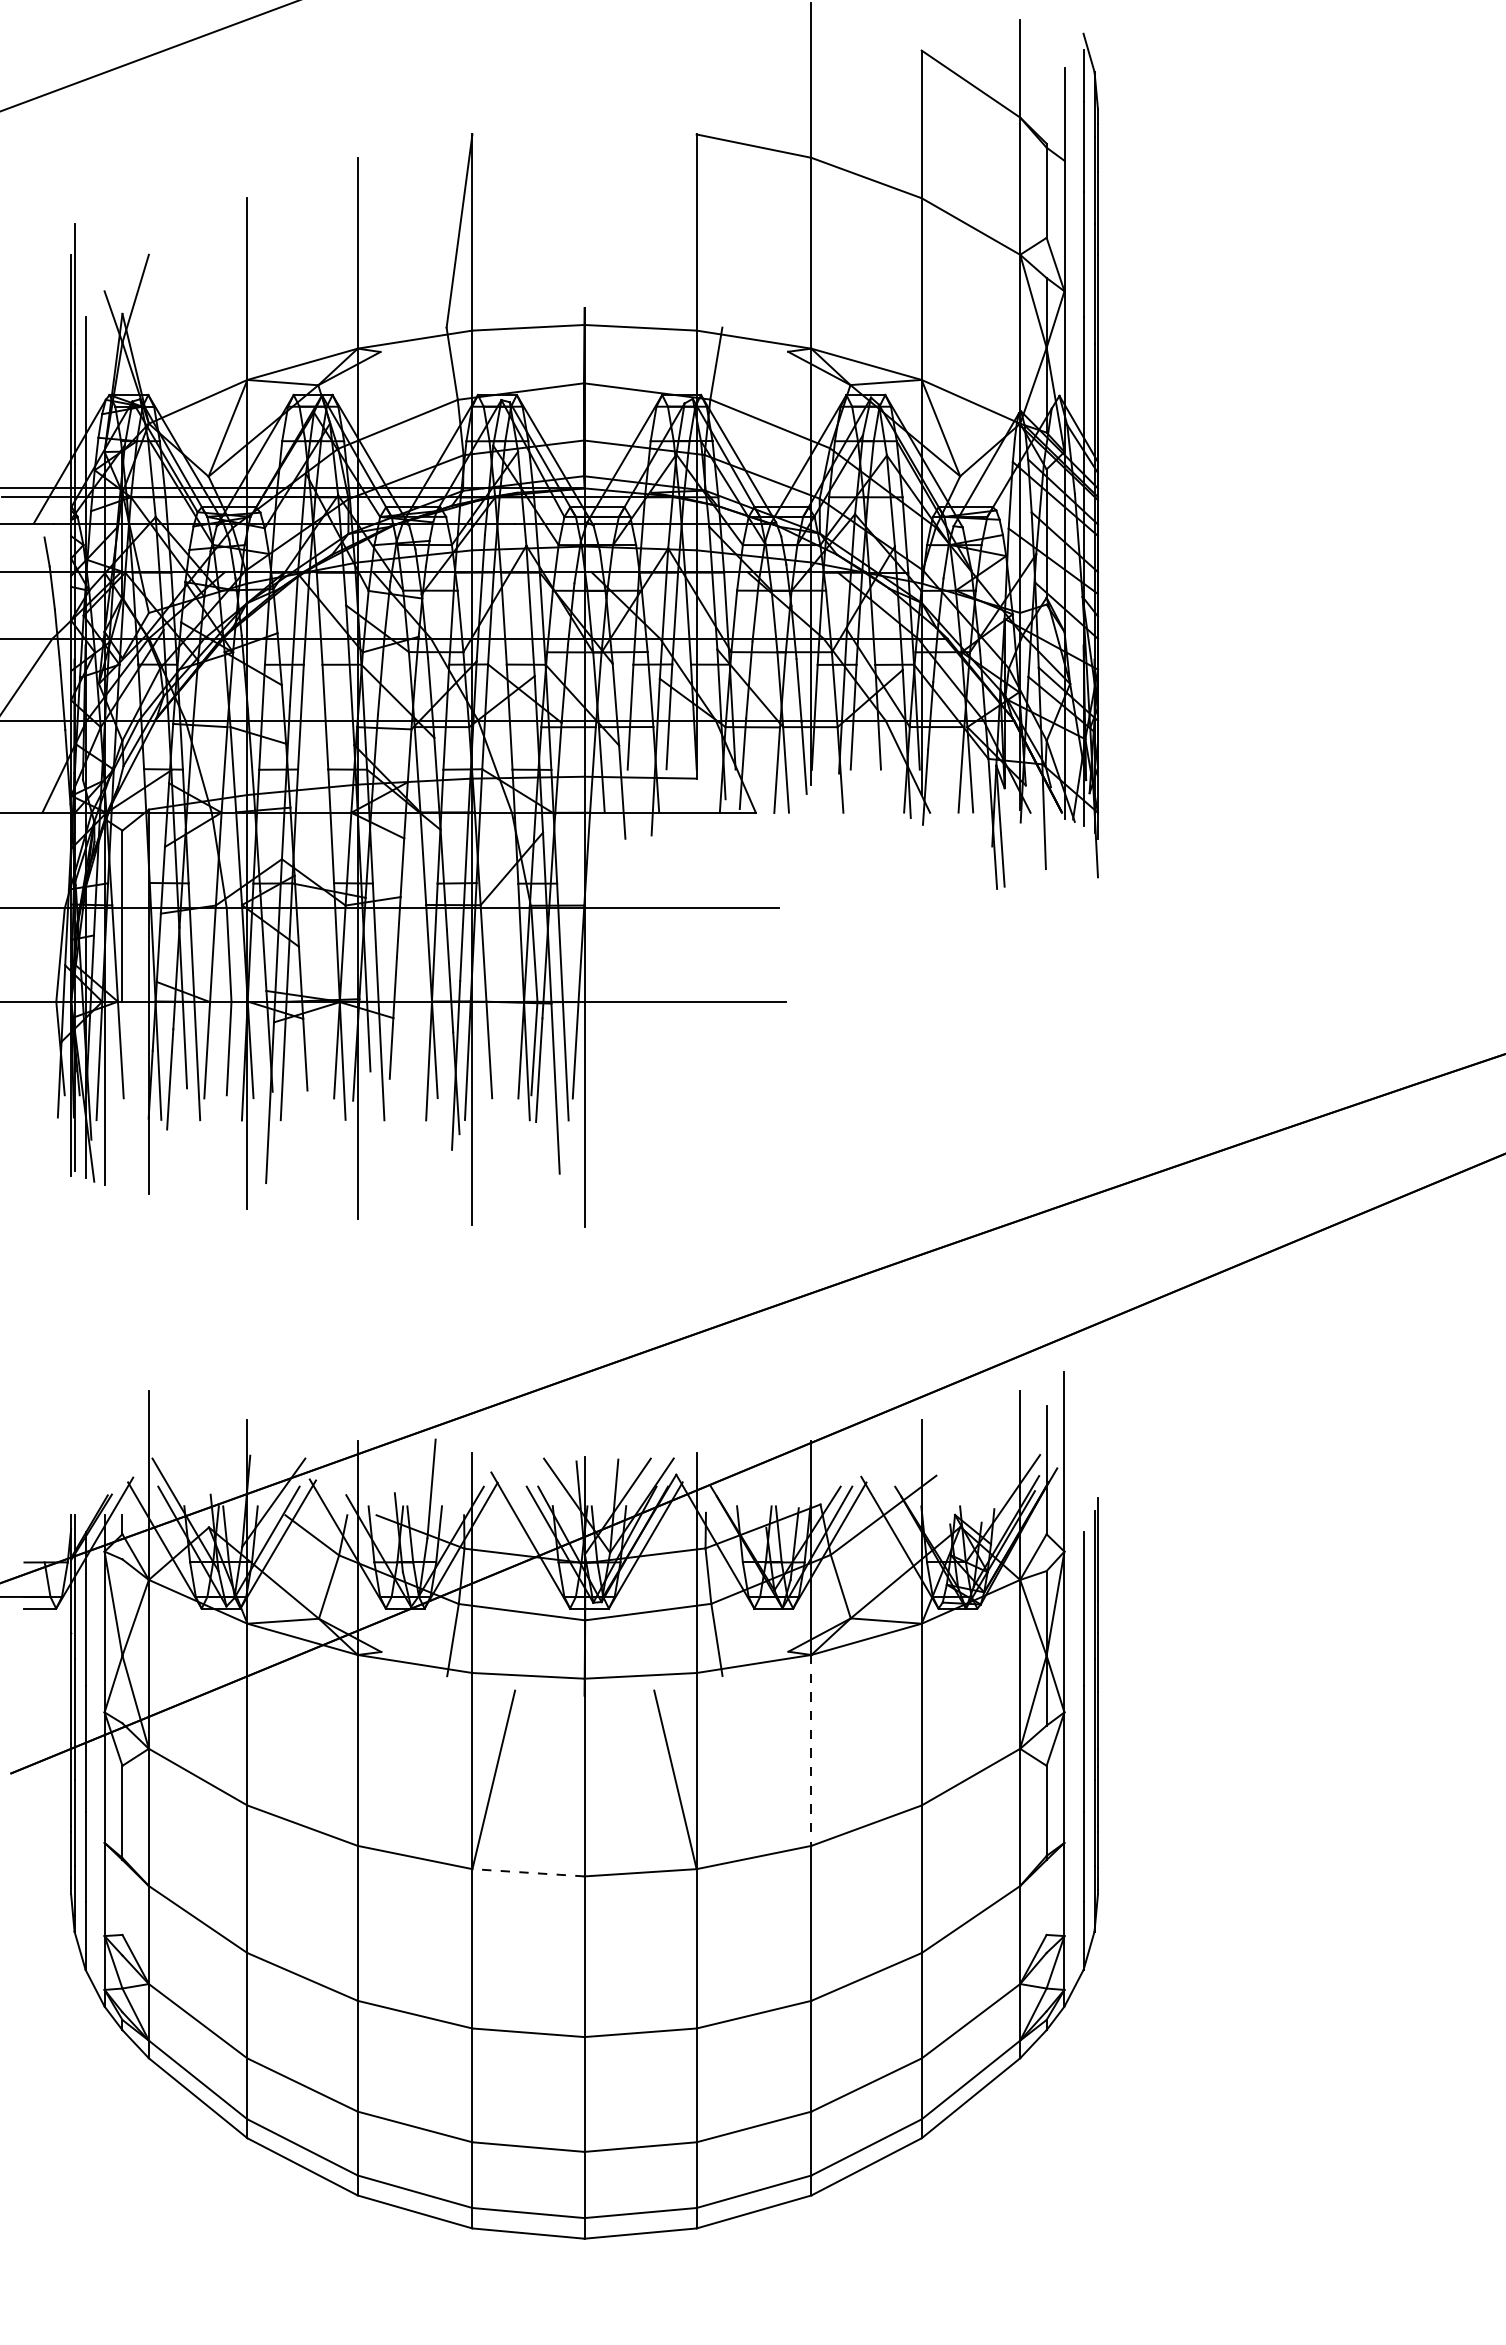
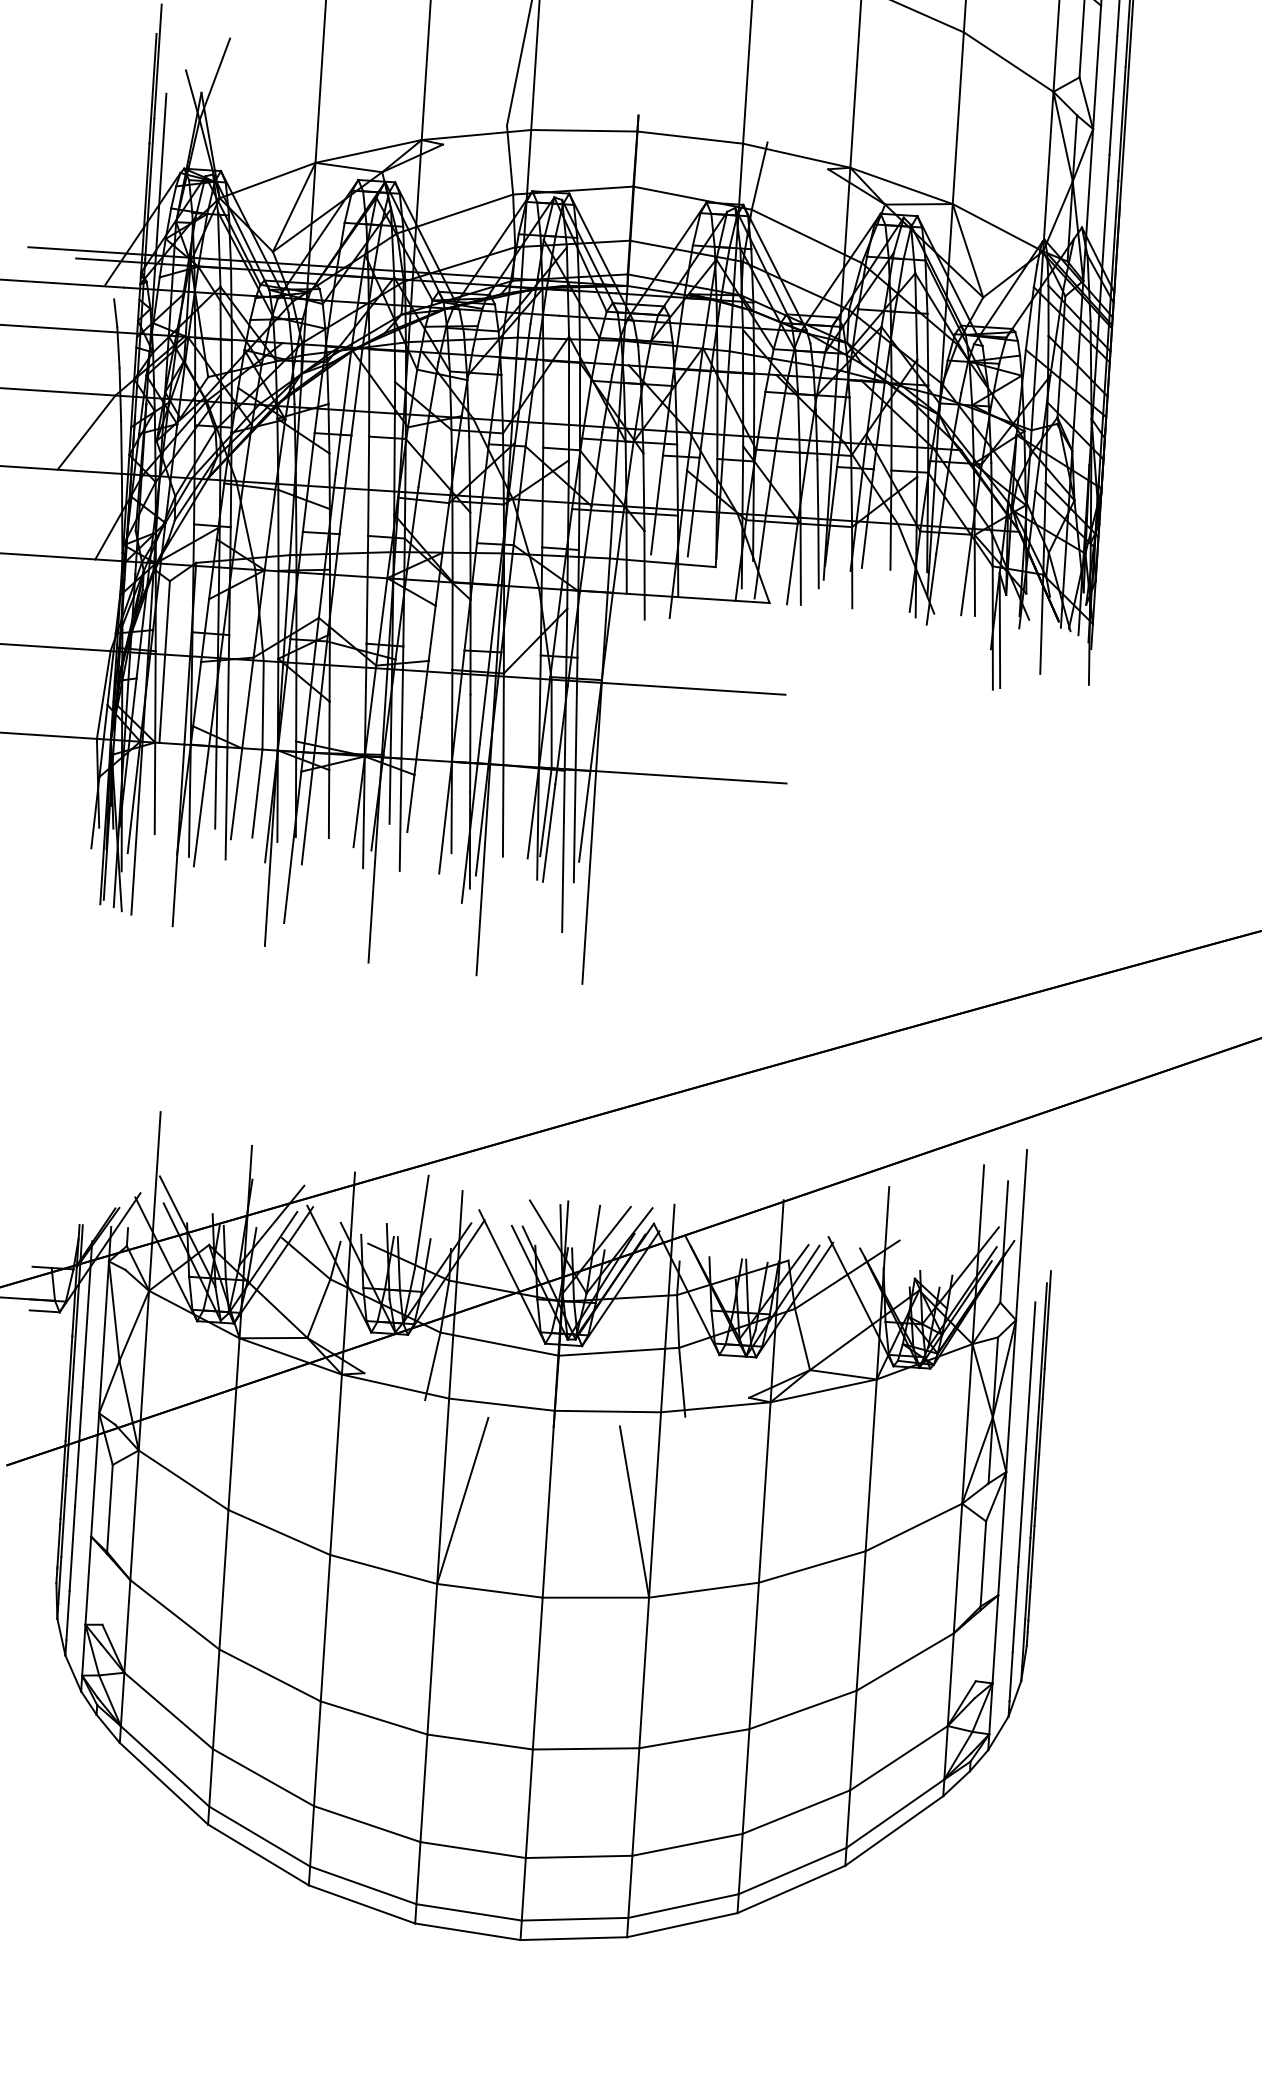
line: (811, 1750) -> (764, 1492), dashed -> solid
line: (527, 1872) -> (489, 1590), dashed -> solid

